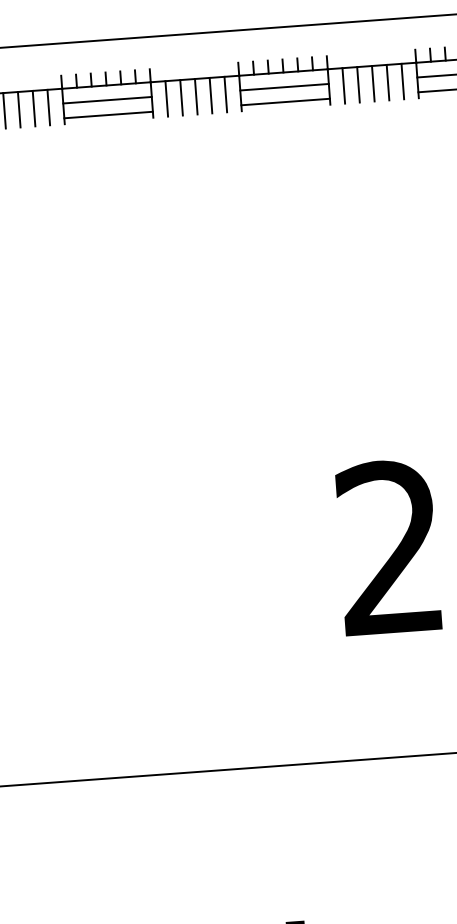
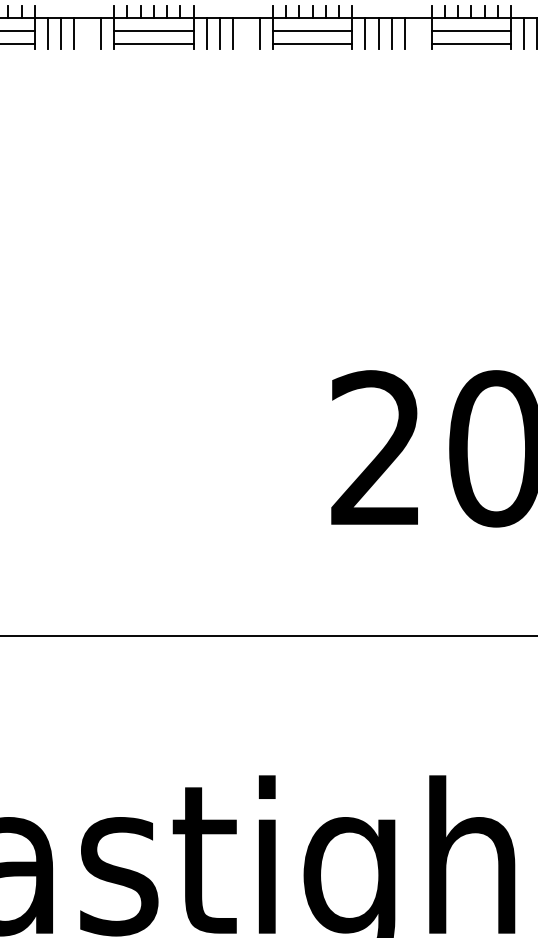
line: (402, 81) -> (418, 33), removed
line: (211, 95) -> (246, 33), removed
line: (33, 108) -> (87, 33), removed

